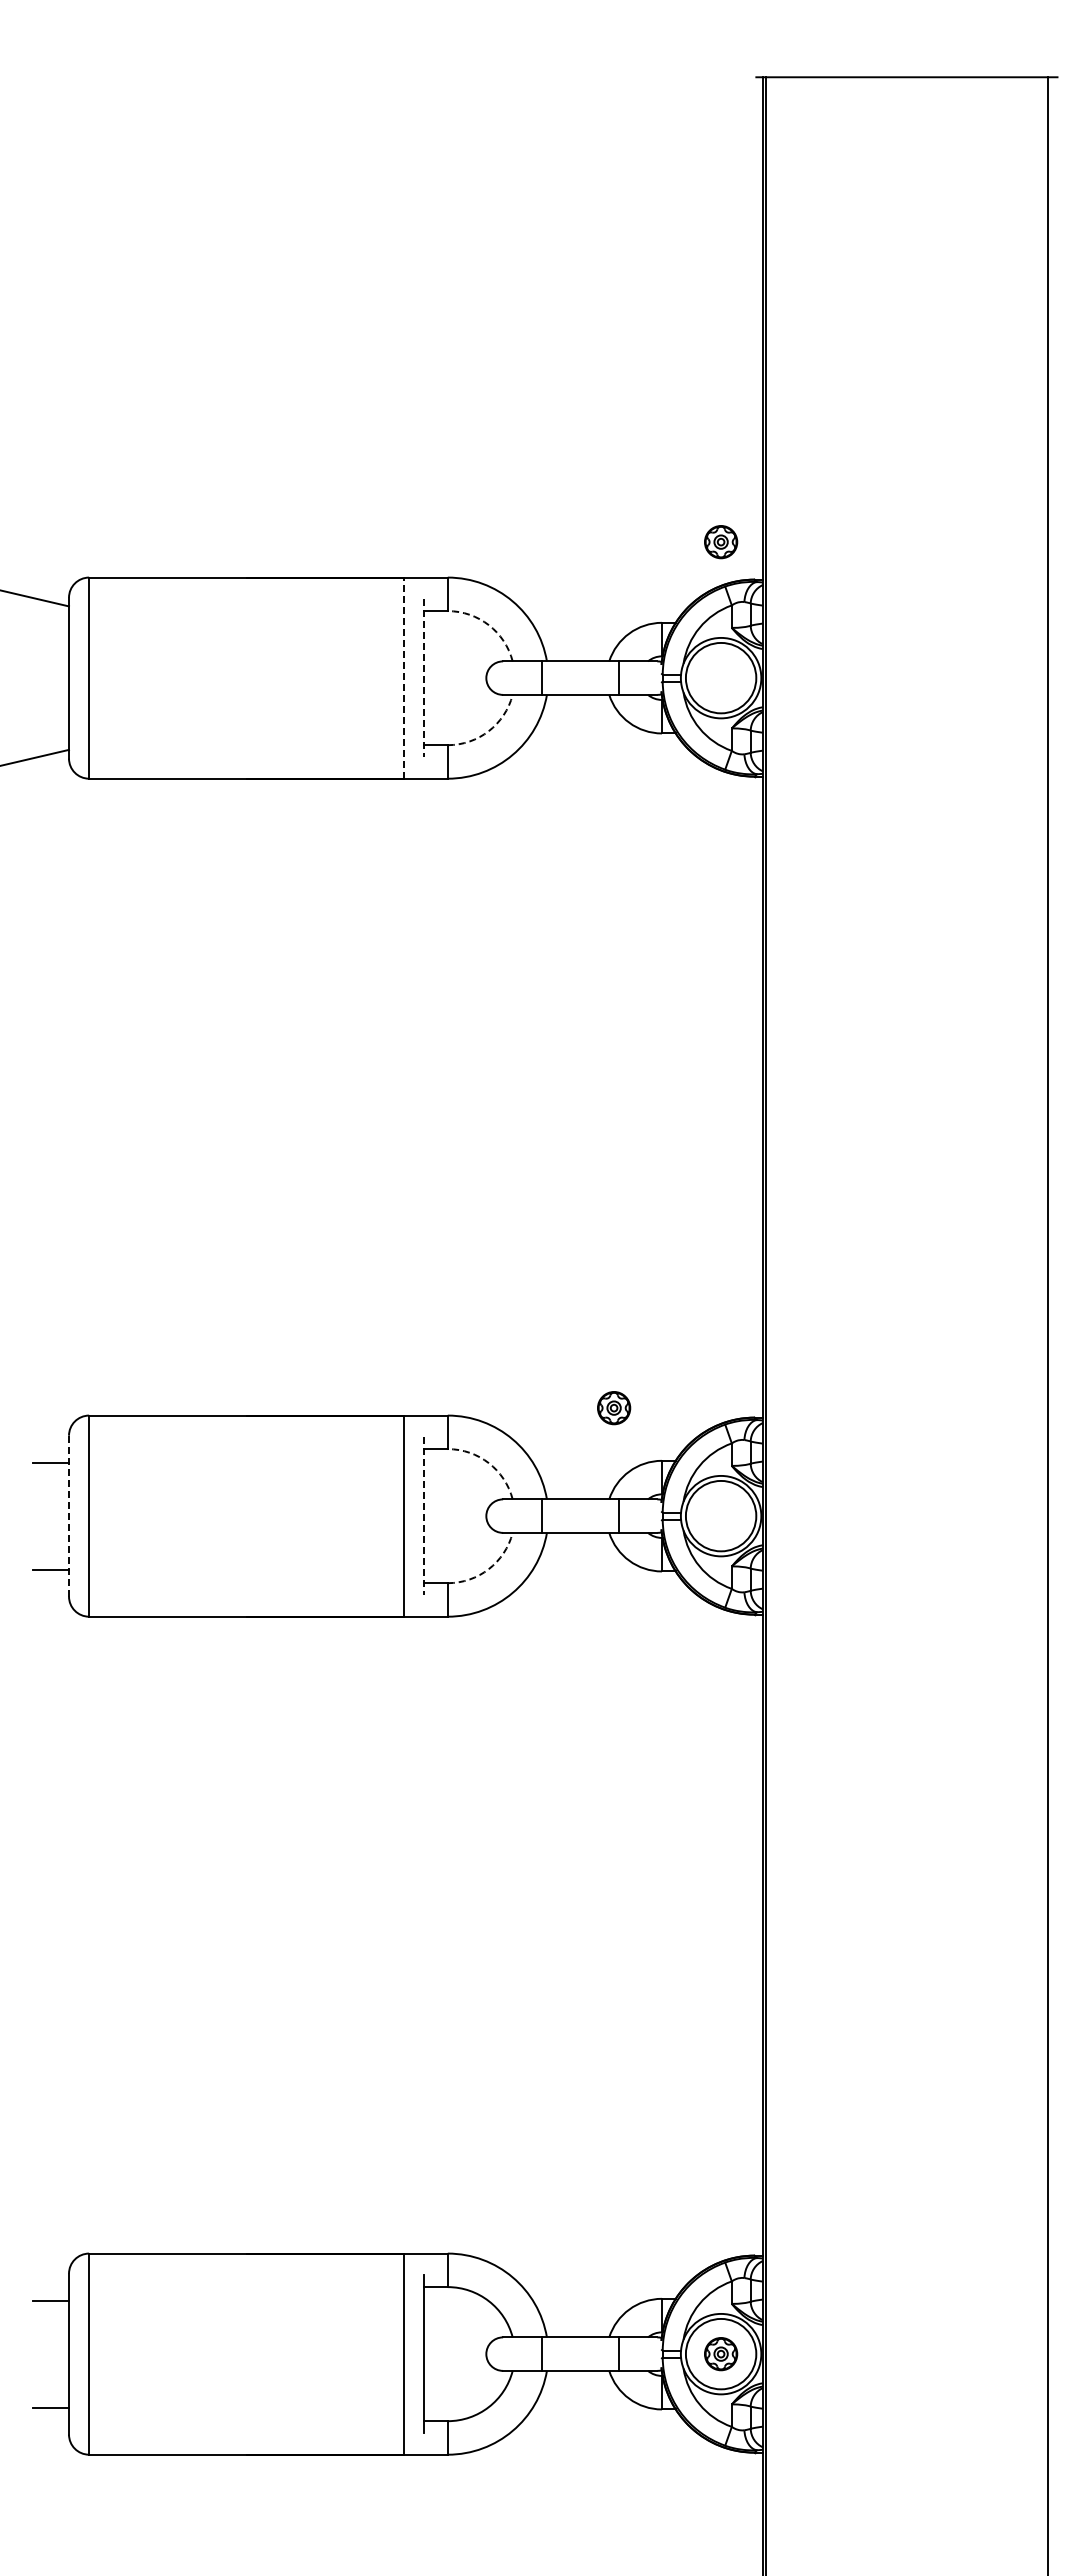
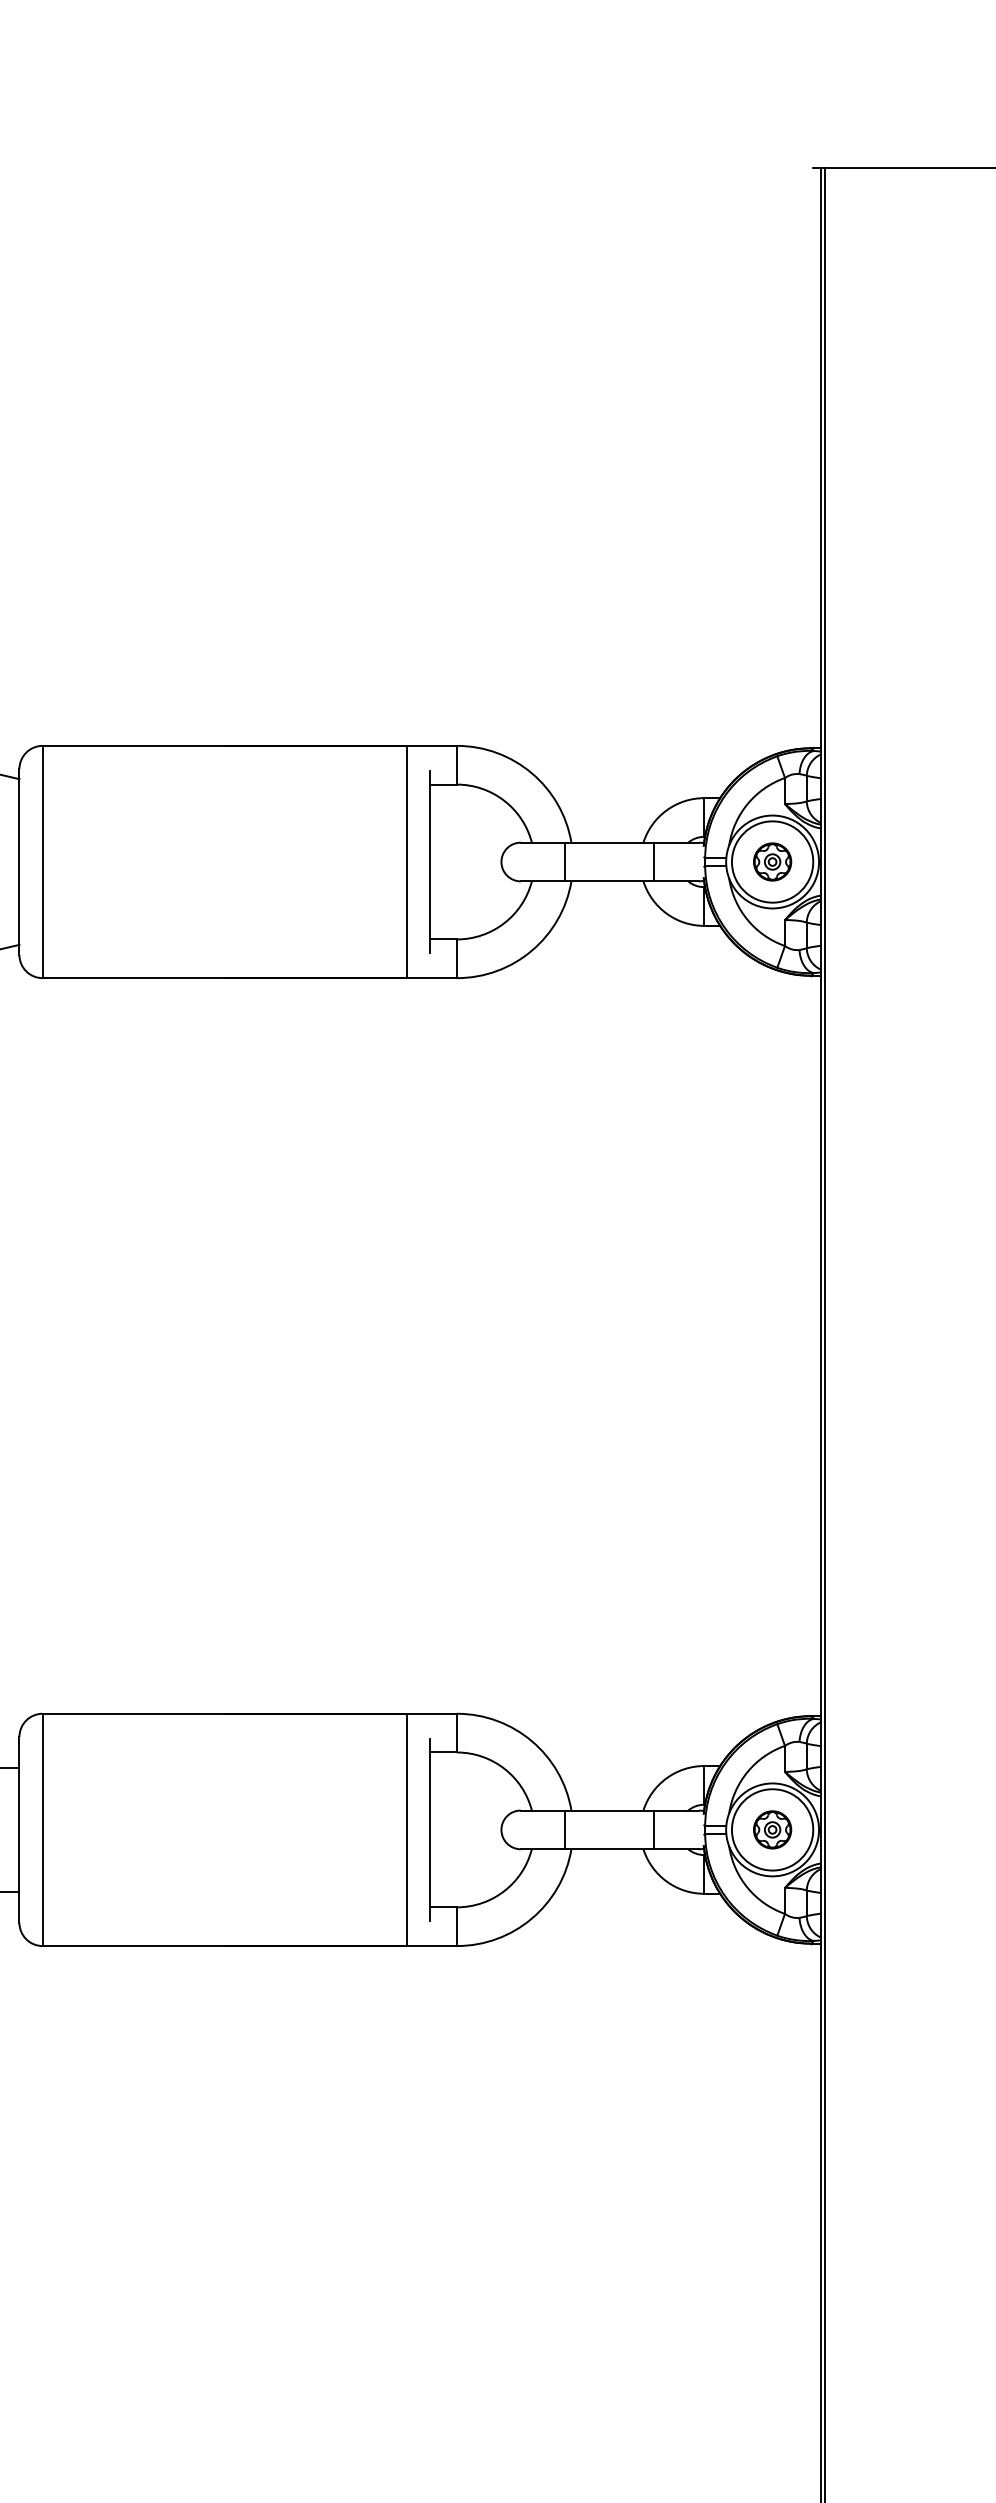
part: (721, 542) -> (773, 862), moved
arc: (488, 625) -> (503, 801), dashed -> solid
line: (404, 678) -> (406, 862), dashed -> solid
line: (424, 678) -> (430, 862), dashed -> solid
arc: (488, 731) -> (503, 923), dashed -> solid
part: (614, 1408) -> (773, 1830), moved
arc: (488, 1463) -> (503, 1769), dashed -> solid
line: (69, 1515) -> (19, 1829), dashed -> solid
line: (424, 1516) -> (430, 1830), dashed -> solid
arc: (488, 1569) -> (503, 1891), dashed -> solid

